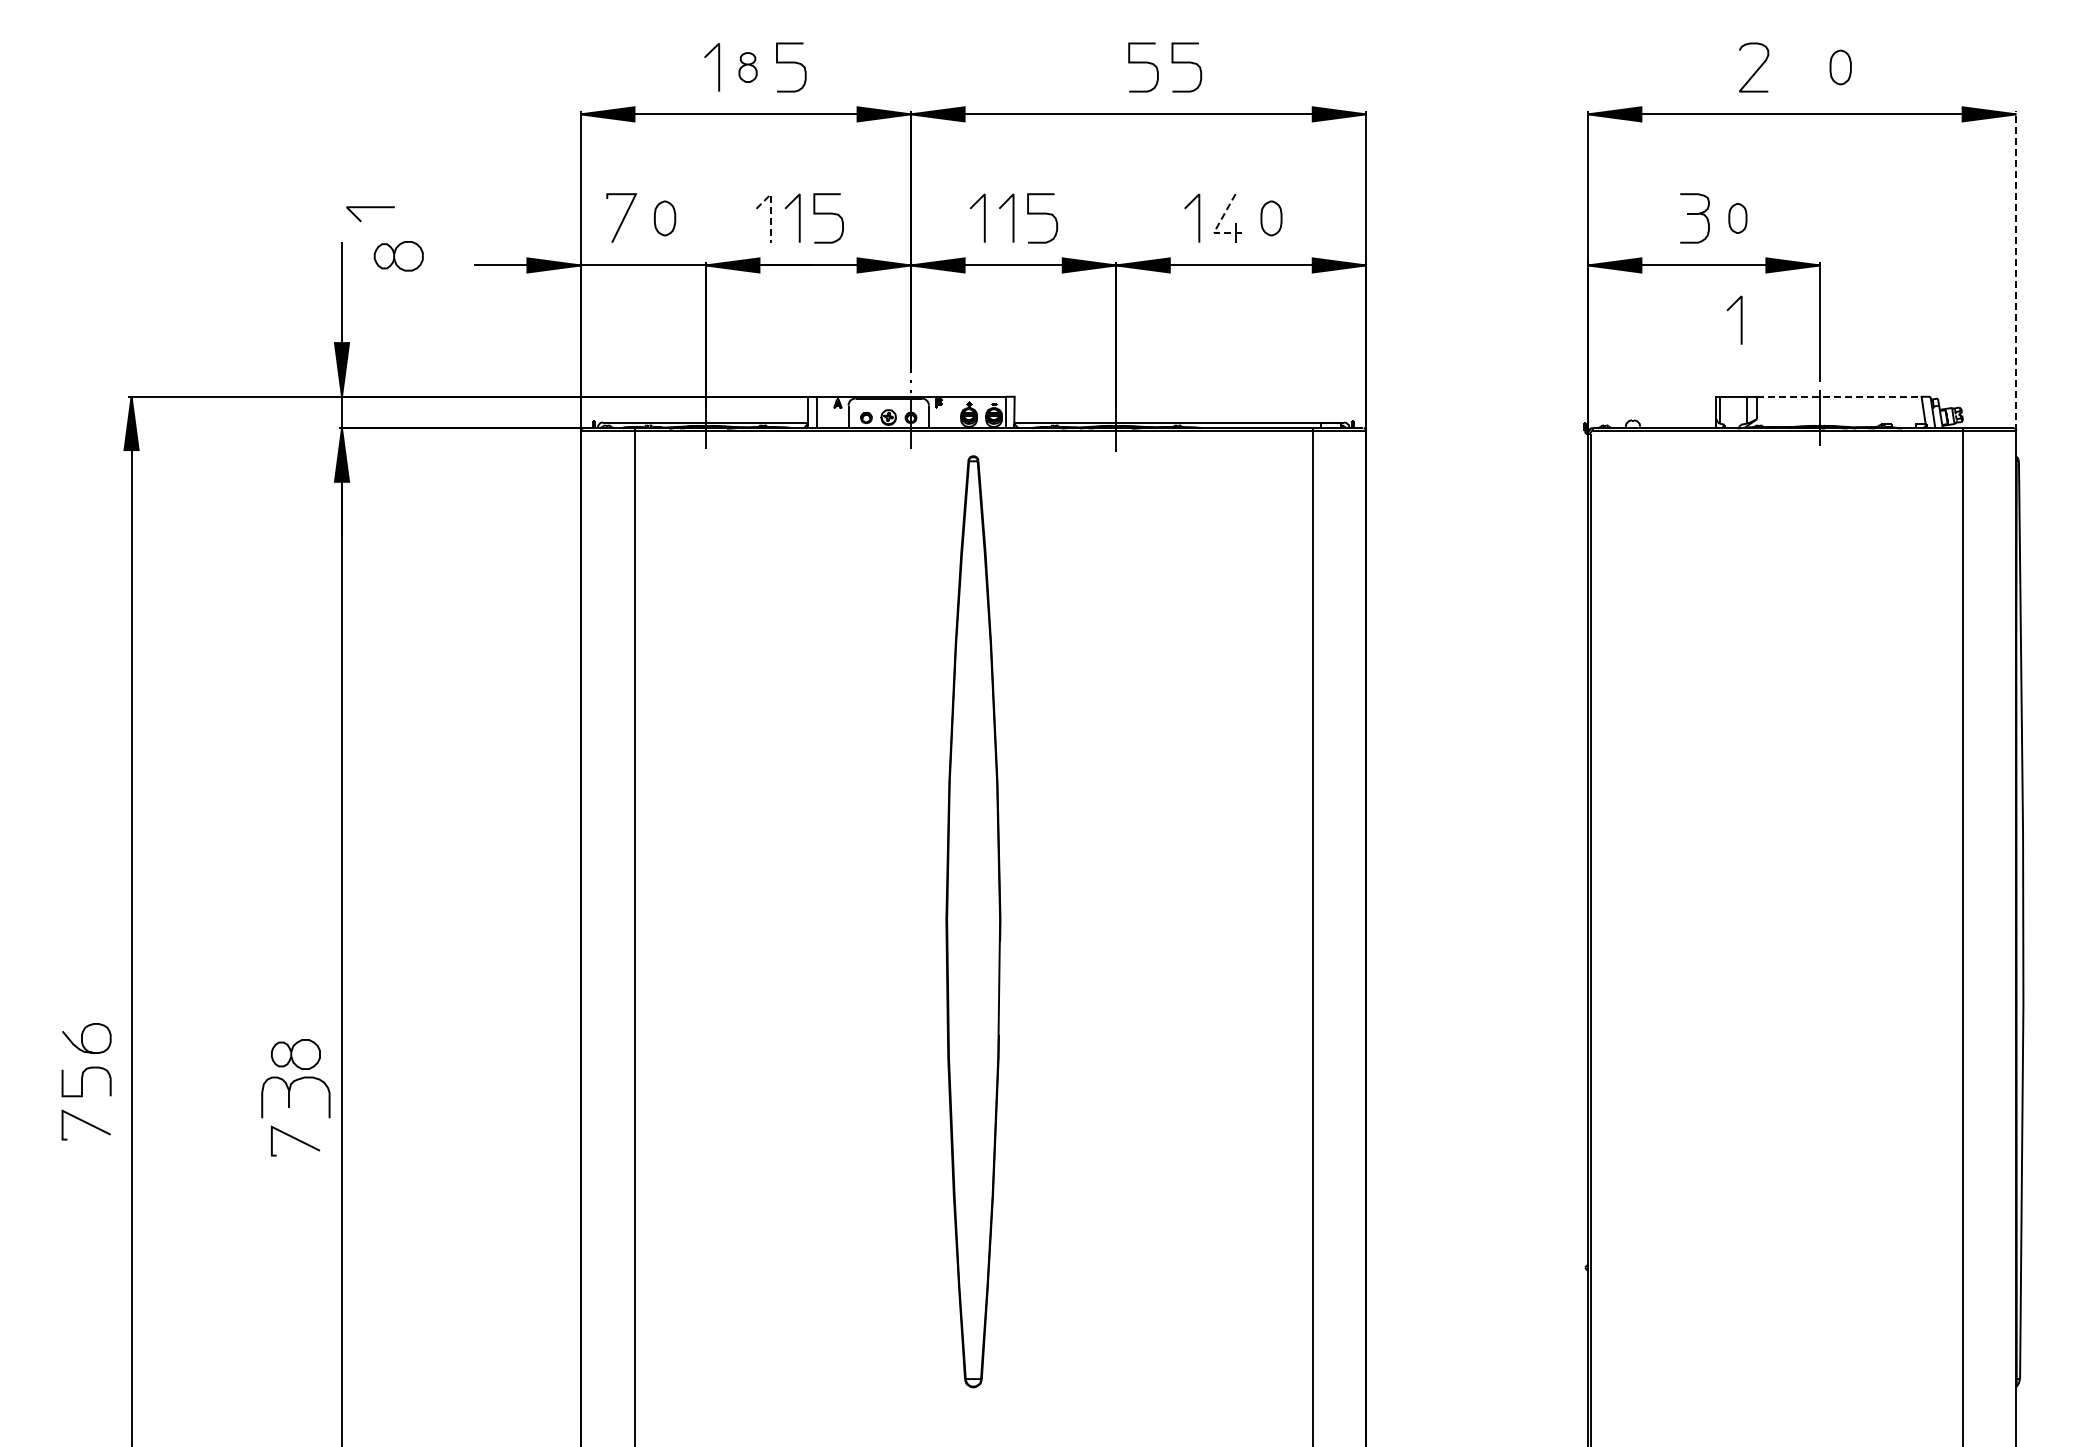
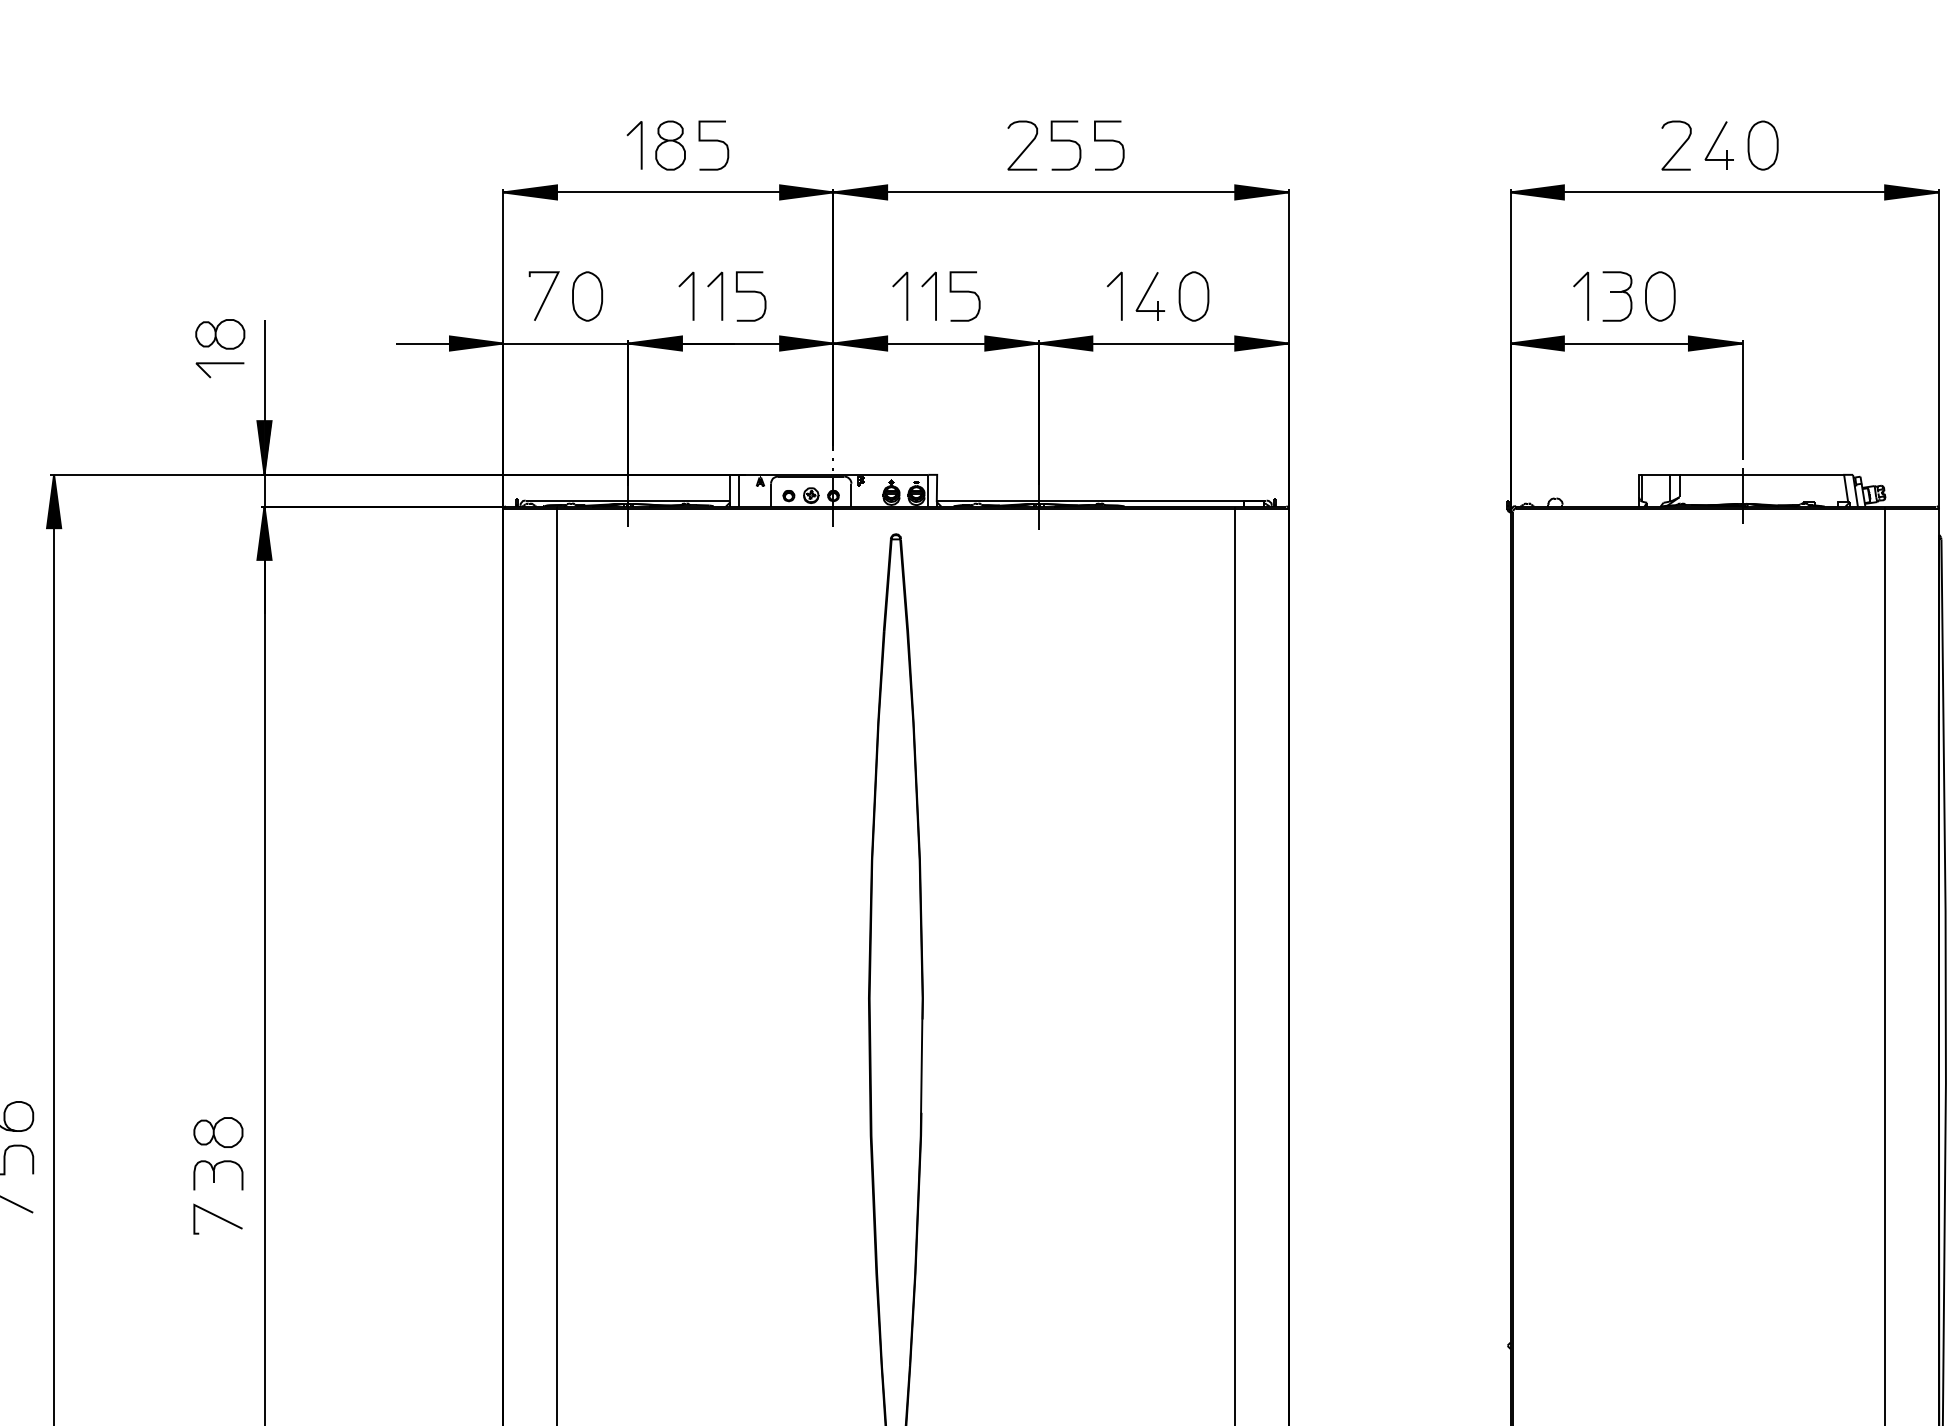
part: (747, 67) -> (670, 145), size x1.67
part: (1796, 67) -> (1719, 145), added
part: (1840, 67) -> (1763, 145), size x1.43
curve: (1103, 69) -> (1026, 147), added
line: (370, 208) -> (220, 364), moved
line: (771, 208) -> (694, 286), dashed -> solid
part: (664, 218) -> (587, 296), size x1.43
part: (1271, 218) -> (1194, 296), size x1.43
part: (1737, 218) -> (1660, 296), size x1.67
line: (1217, 226) -> (1140, 304), dashed -> solid
part: (398, 256) -> (220, 334), moved
line: (2016, 270) -> (1939, 348), dashed -> solid
line: (1740, 319) -> (1587, 295), moved
line: (1839, 396) -> (1762, 474), dashed -> solid
part: (295, 1097) -> (218, 1175), size x0.71

